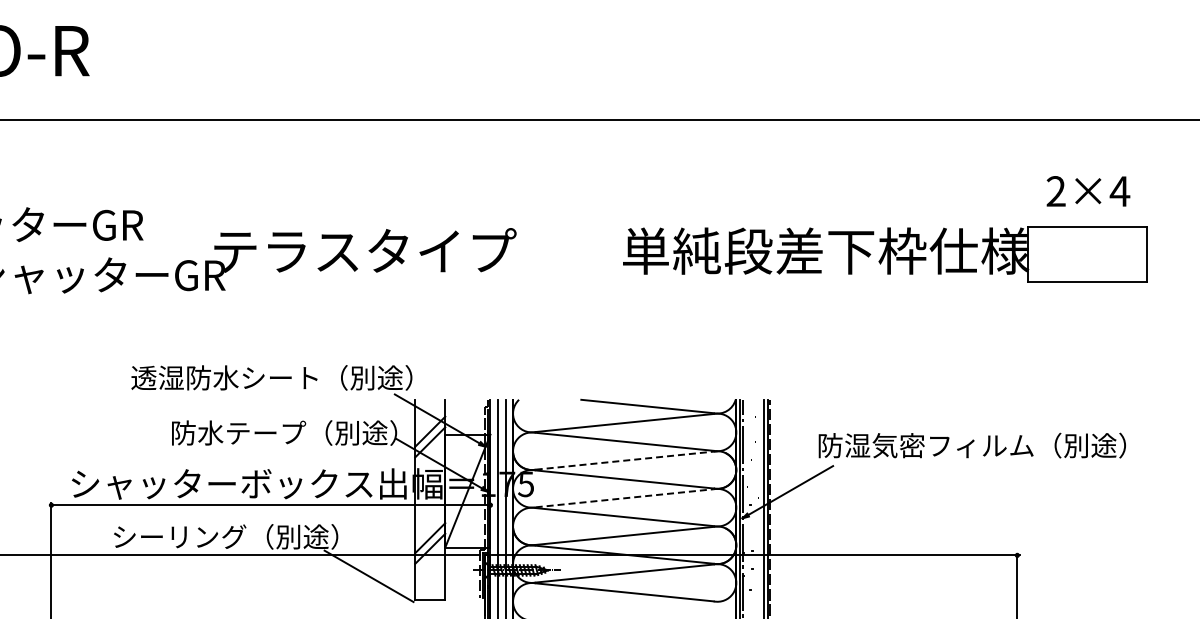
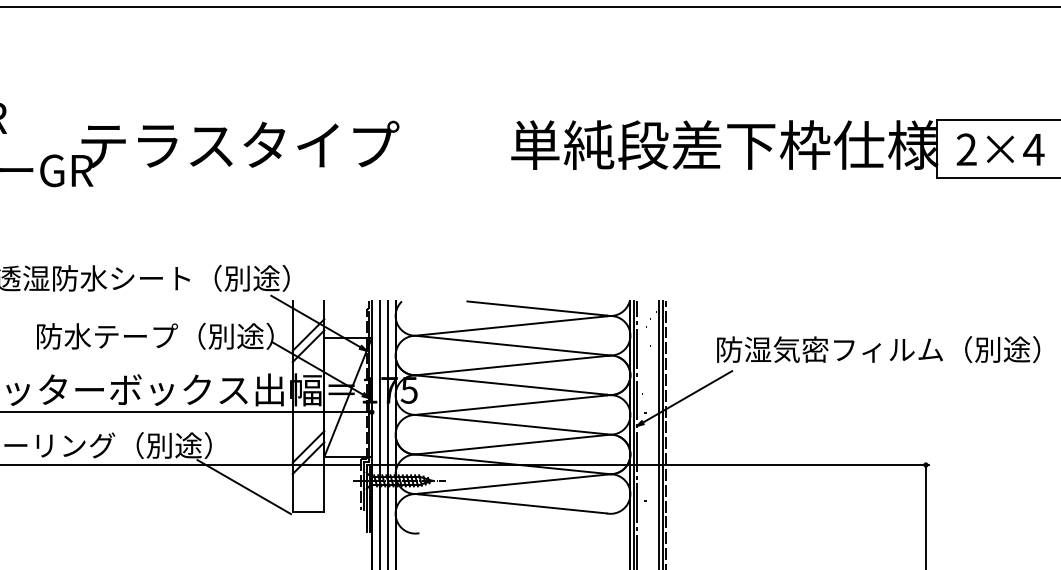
text: (1088, 191) -> (1000, 149), moved
line: (627, 460) -> (515, 365), dashed -> solid
line: (625, 498) -> (513, 405), dashed -> solid

